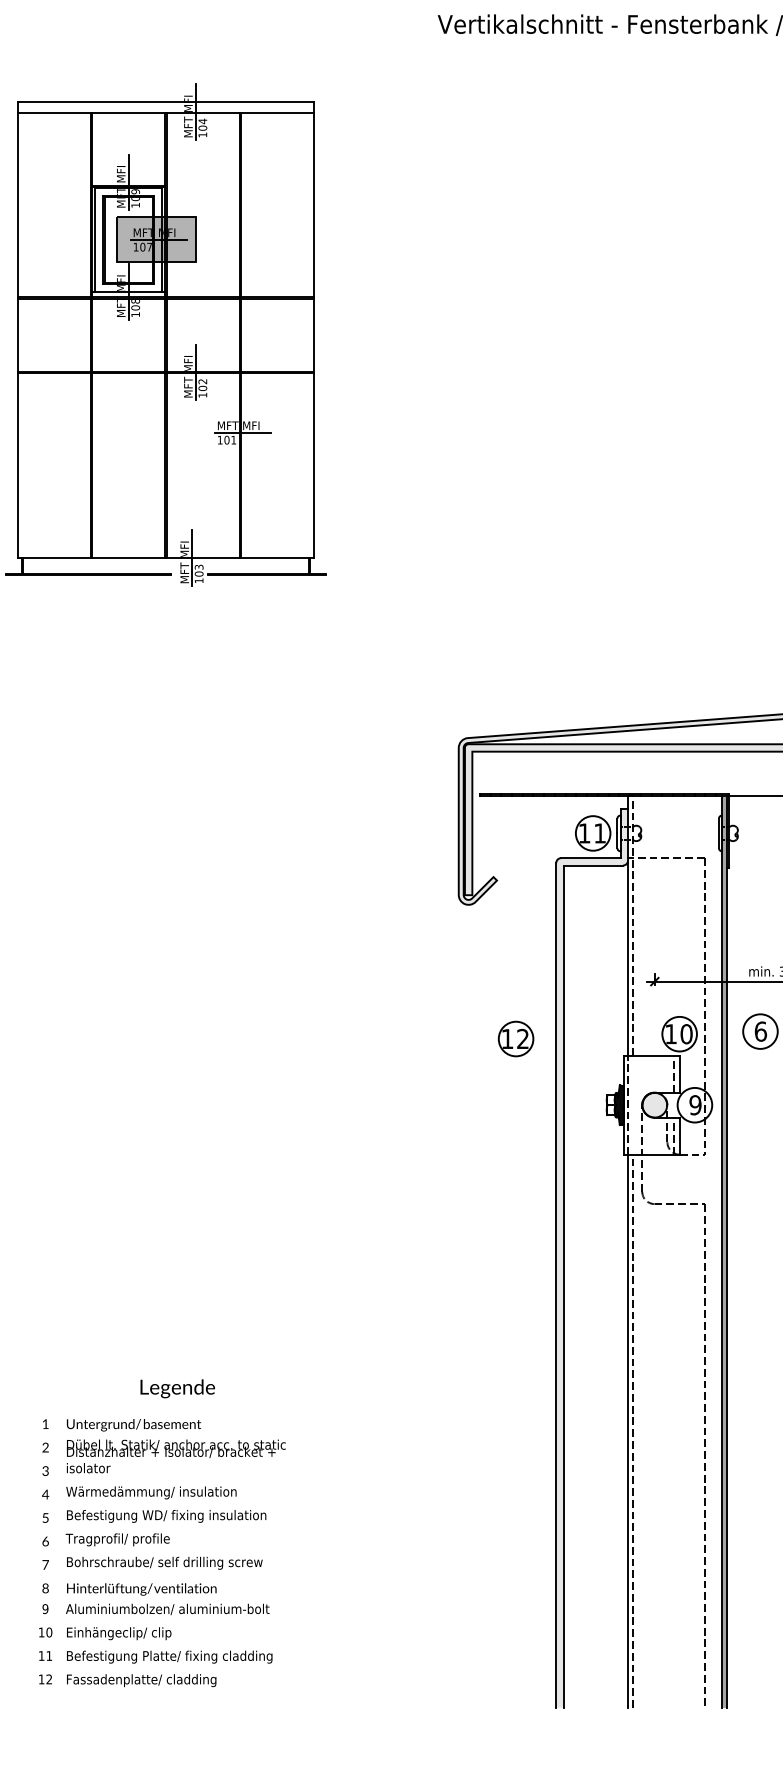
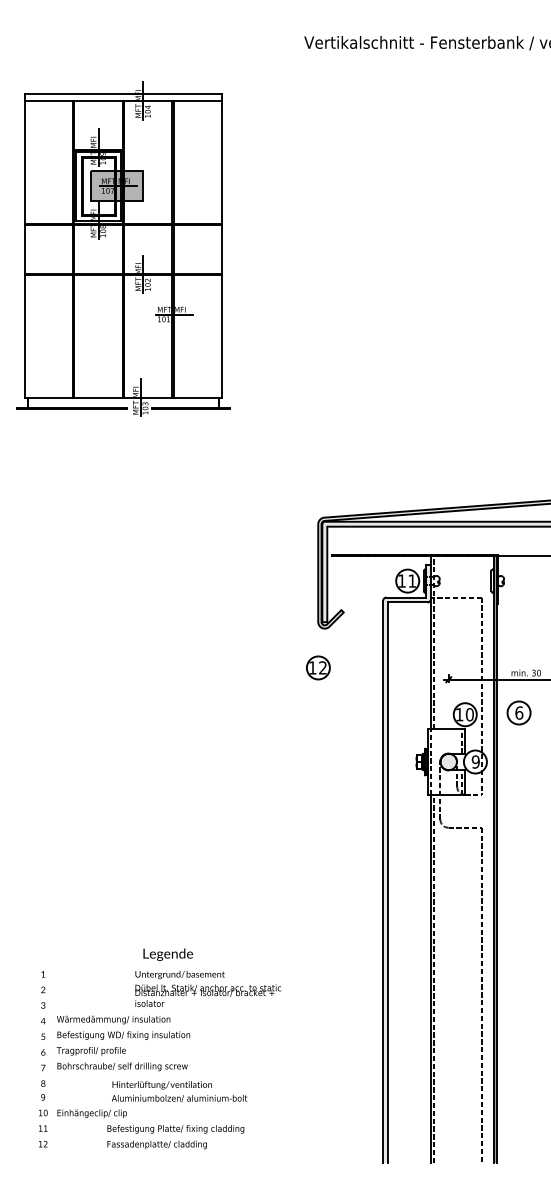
part: (516, 1038) -> (318, 667), moved
text: (176, 1388) -> (167, 954), moved
text: (175, 1445) -> (207, 988), moved
text: (167, 1598) -> (179, 1091), moved
text: (169, 1669) -> (175, 1137), moved

